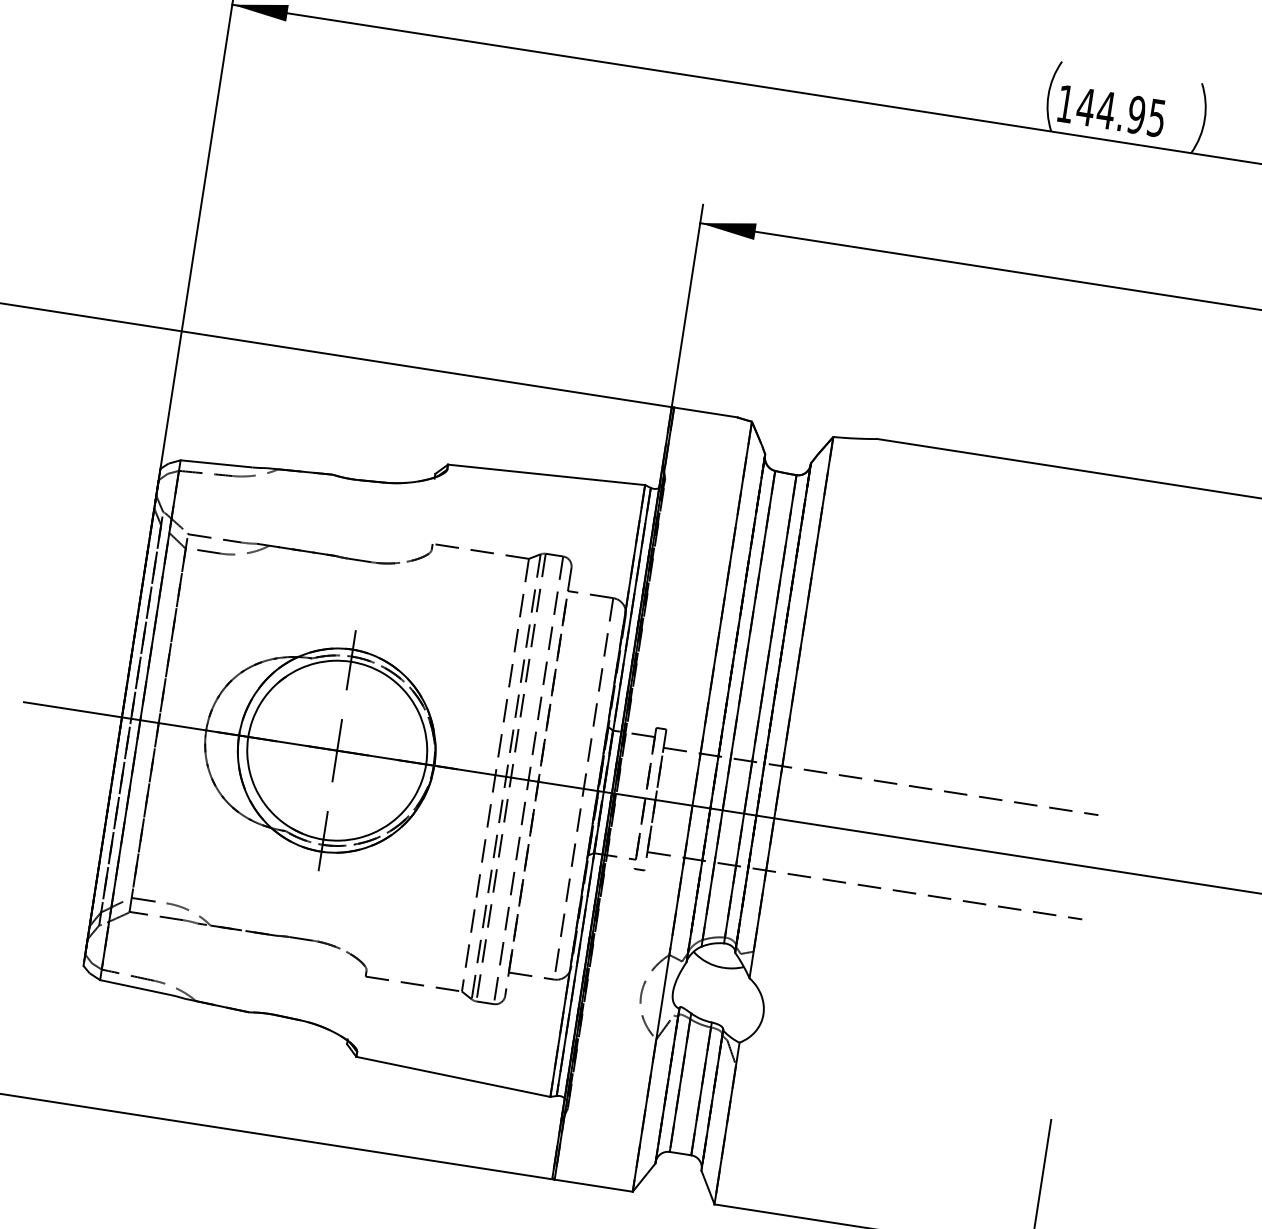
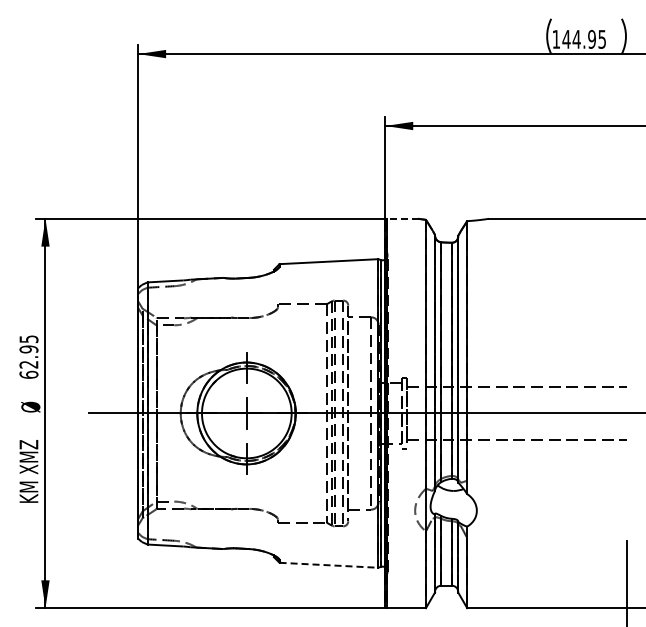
line: (705, 411) -> (402, 218), solid -> dashed
line: (454, 1077) -> (329, 565), solid -> dashed

